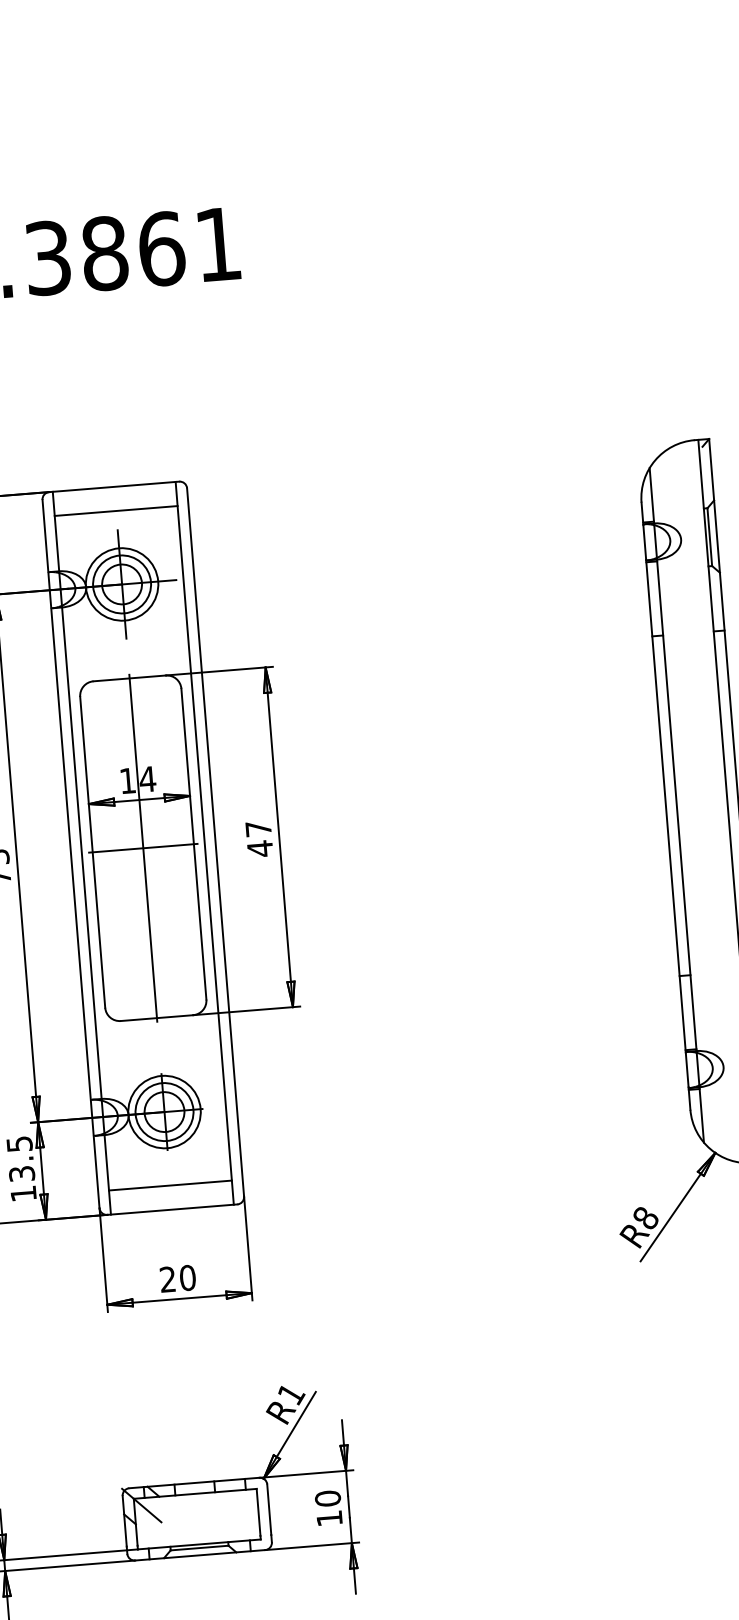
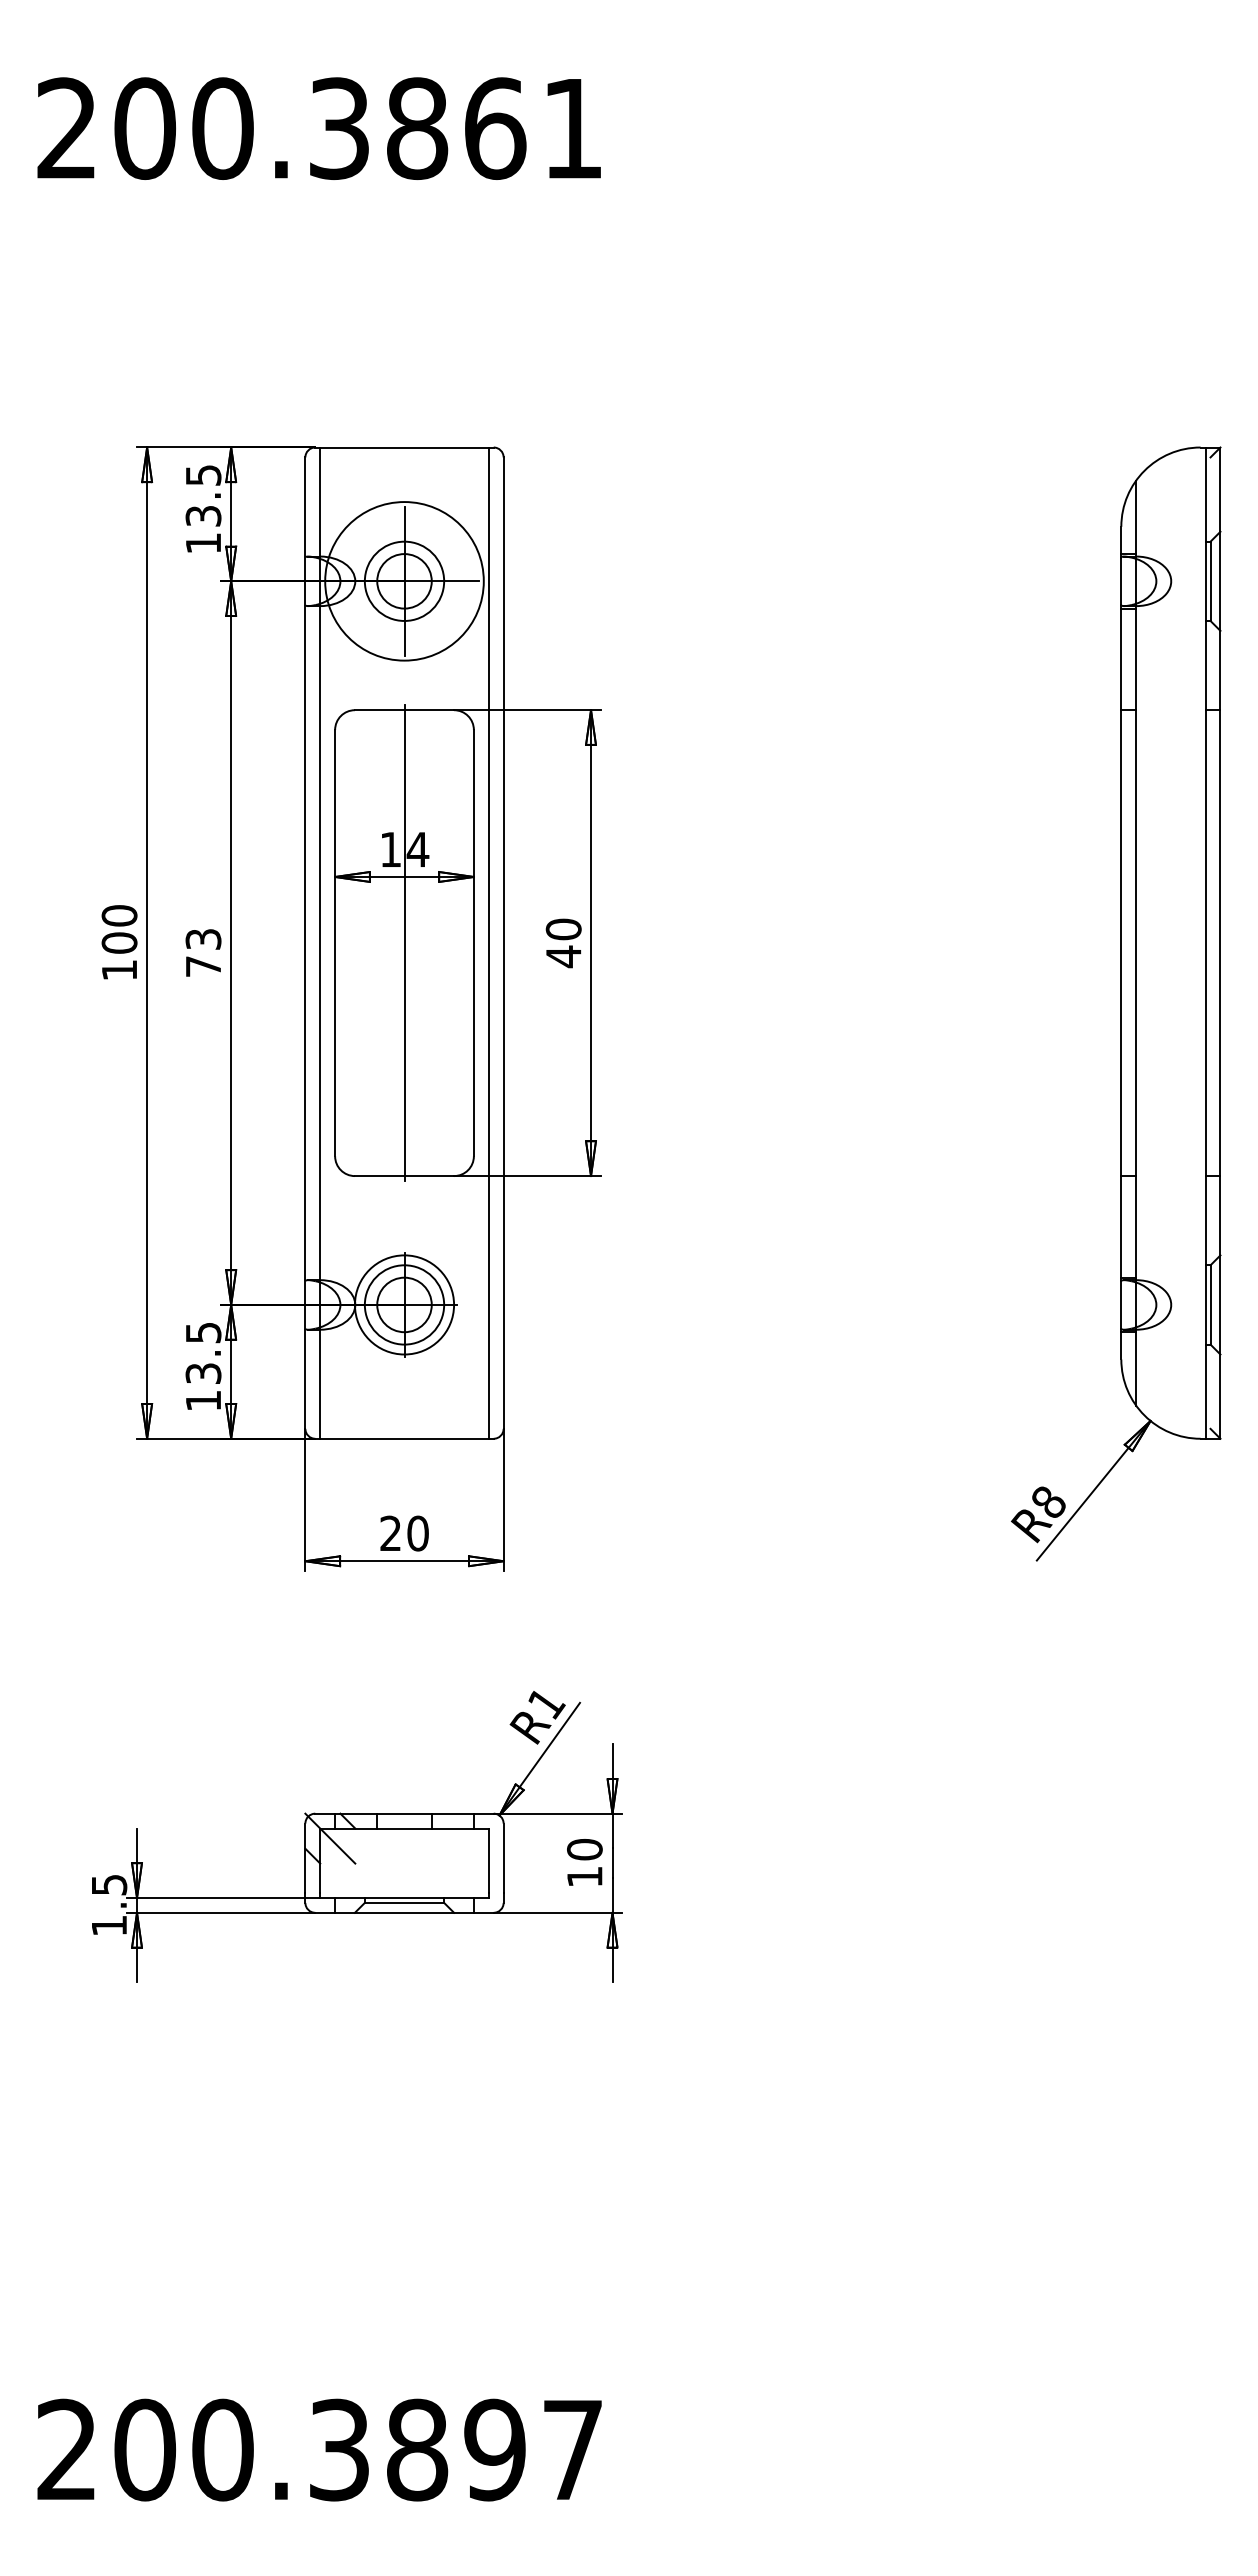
line: (116, 510) -> (404, 480), removed
circle: (122, 583) -> (404, 580), size x1.6
text: (258, 828) -> (563, 929), 47 -> 40
line: (143, 848) -> (404, 943), removed
line: (170, 1185) -> (404, 1405), removed

